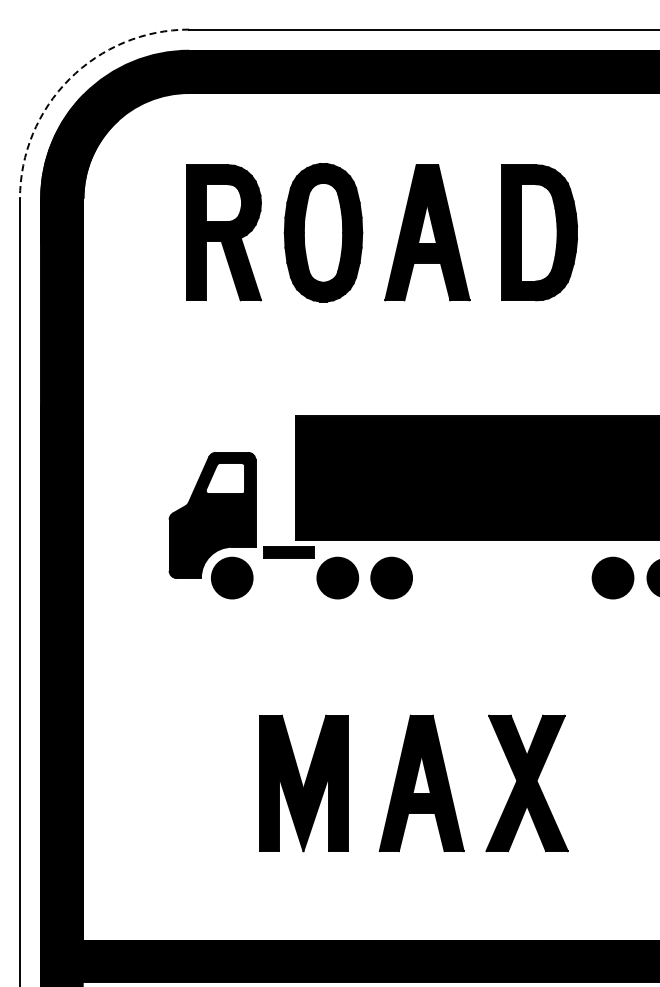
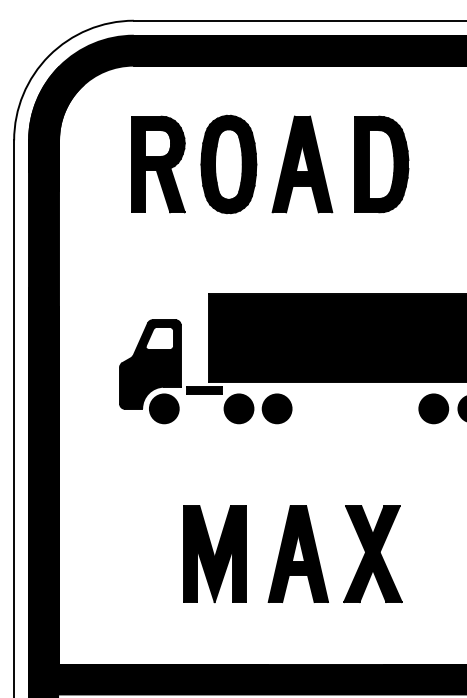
arc: (69, 79) -> (49, 56), dashed -> solid

